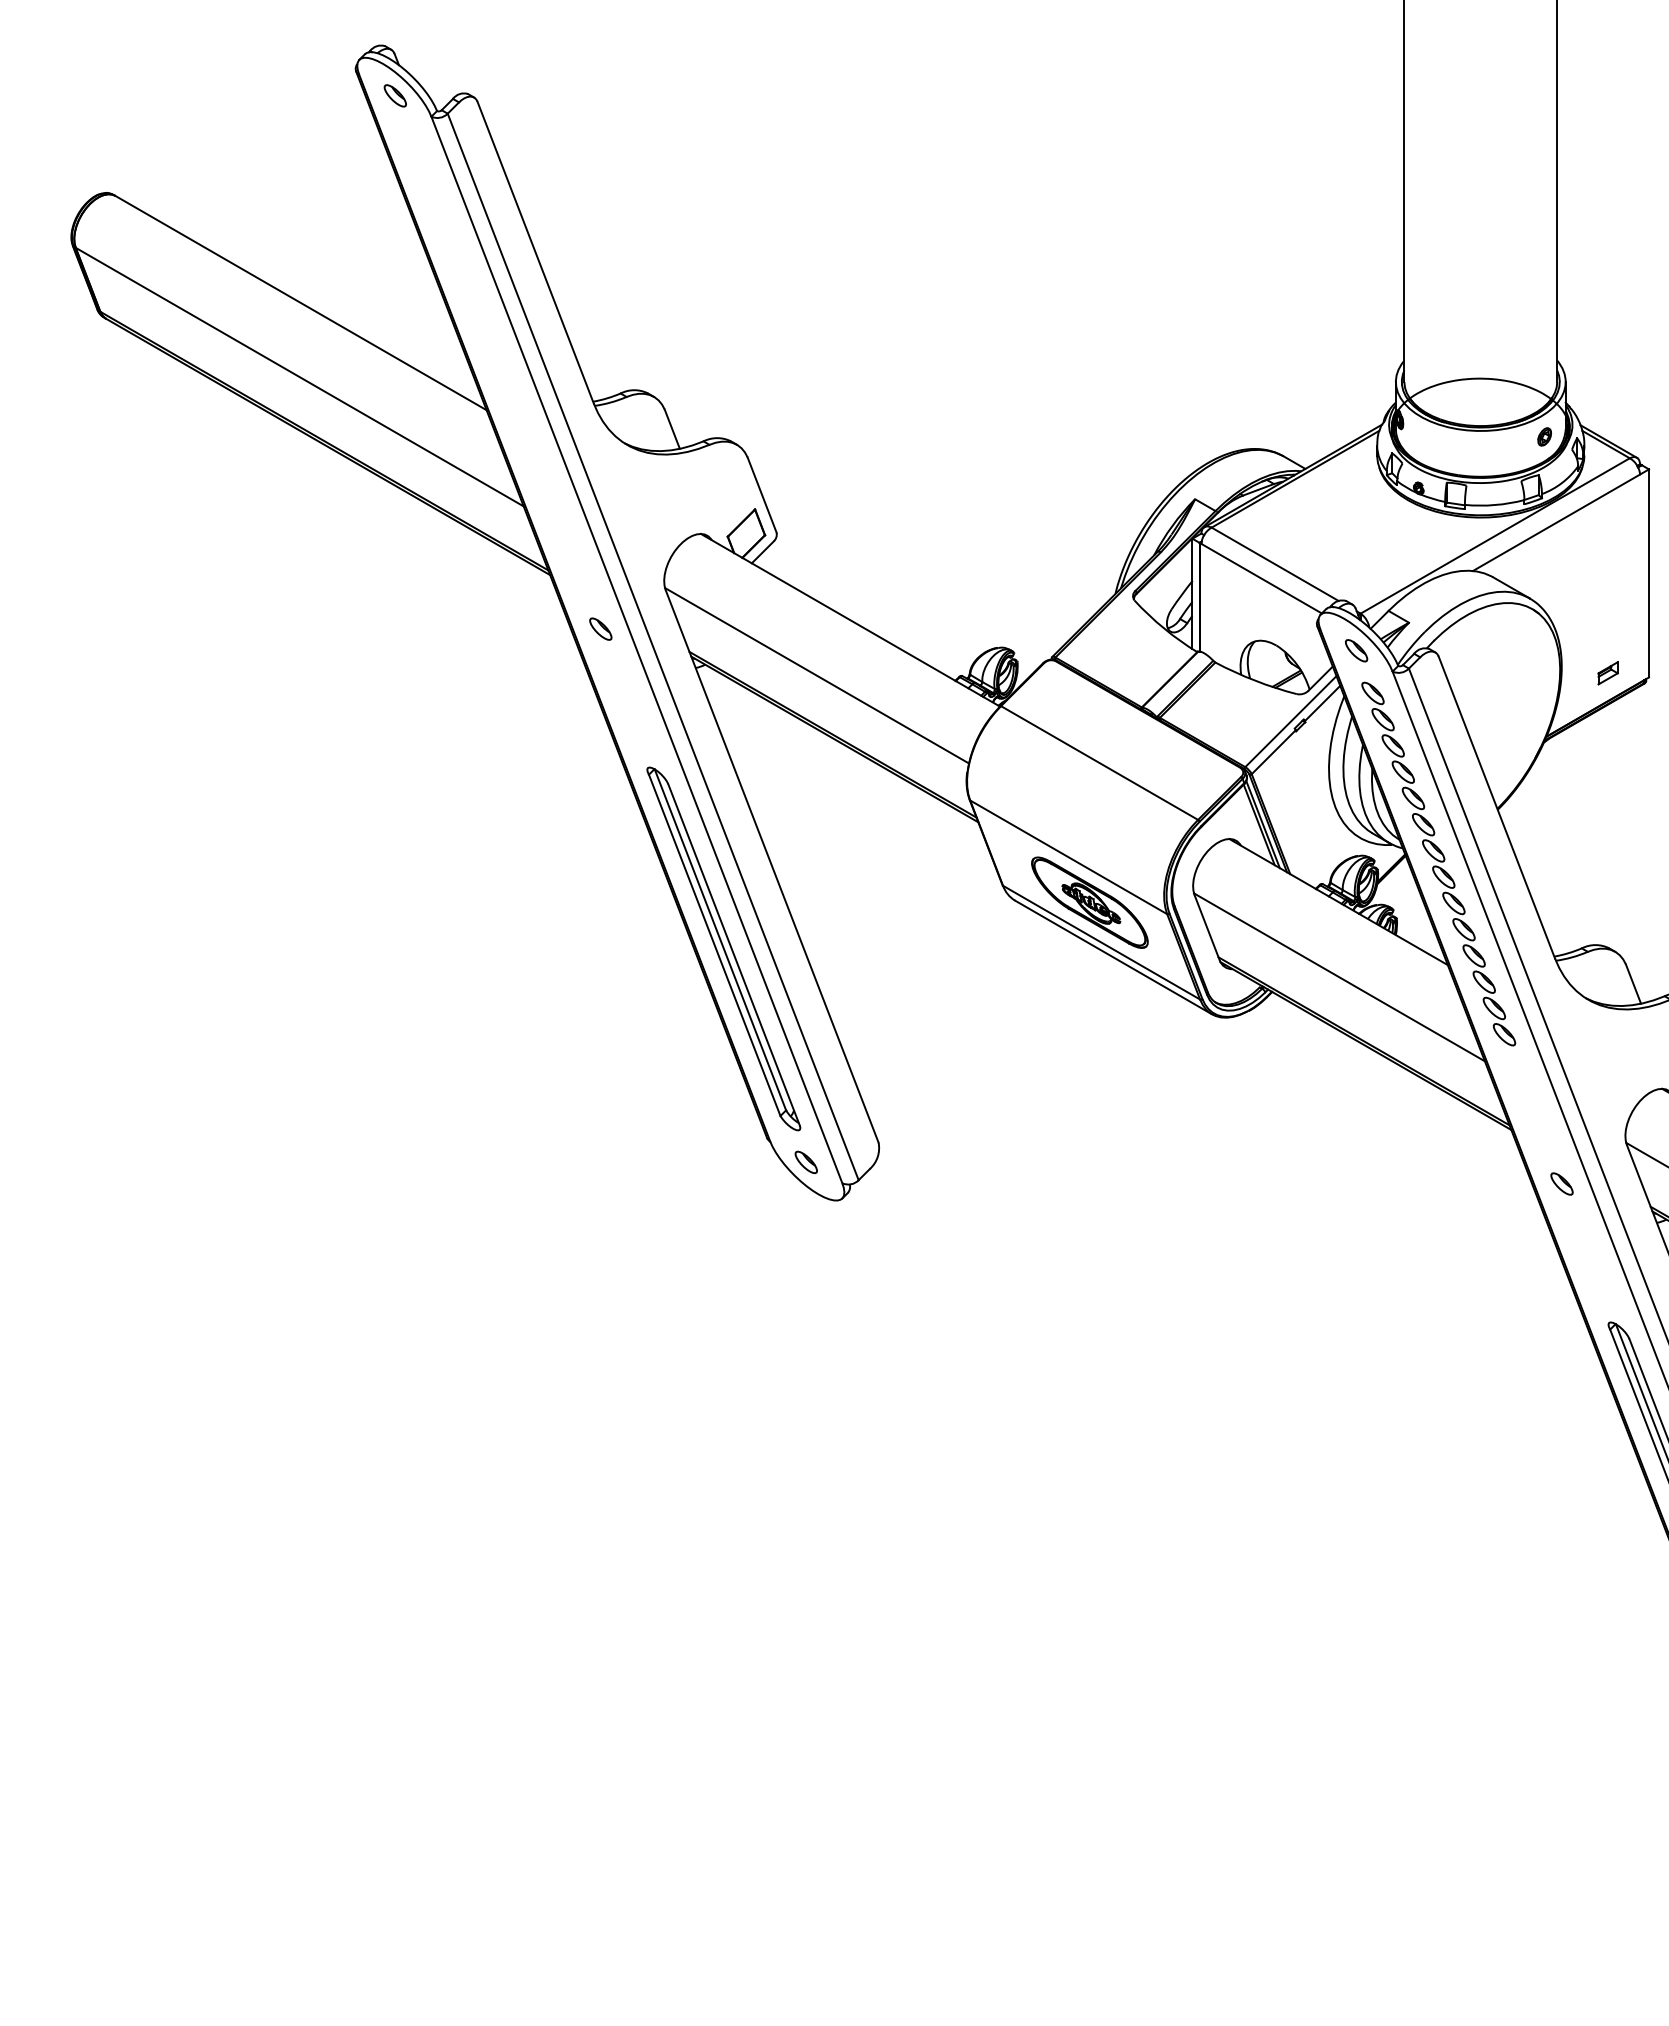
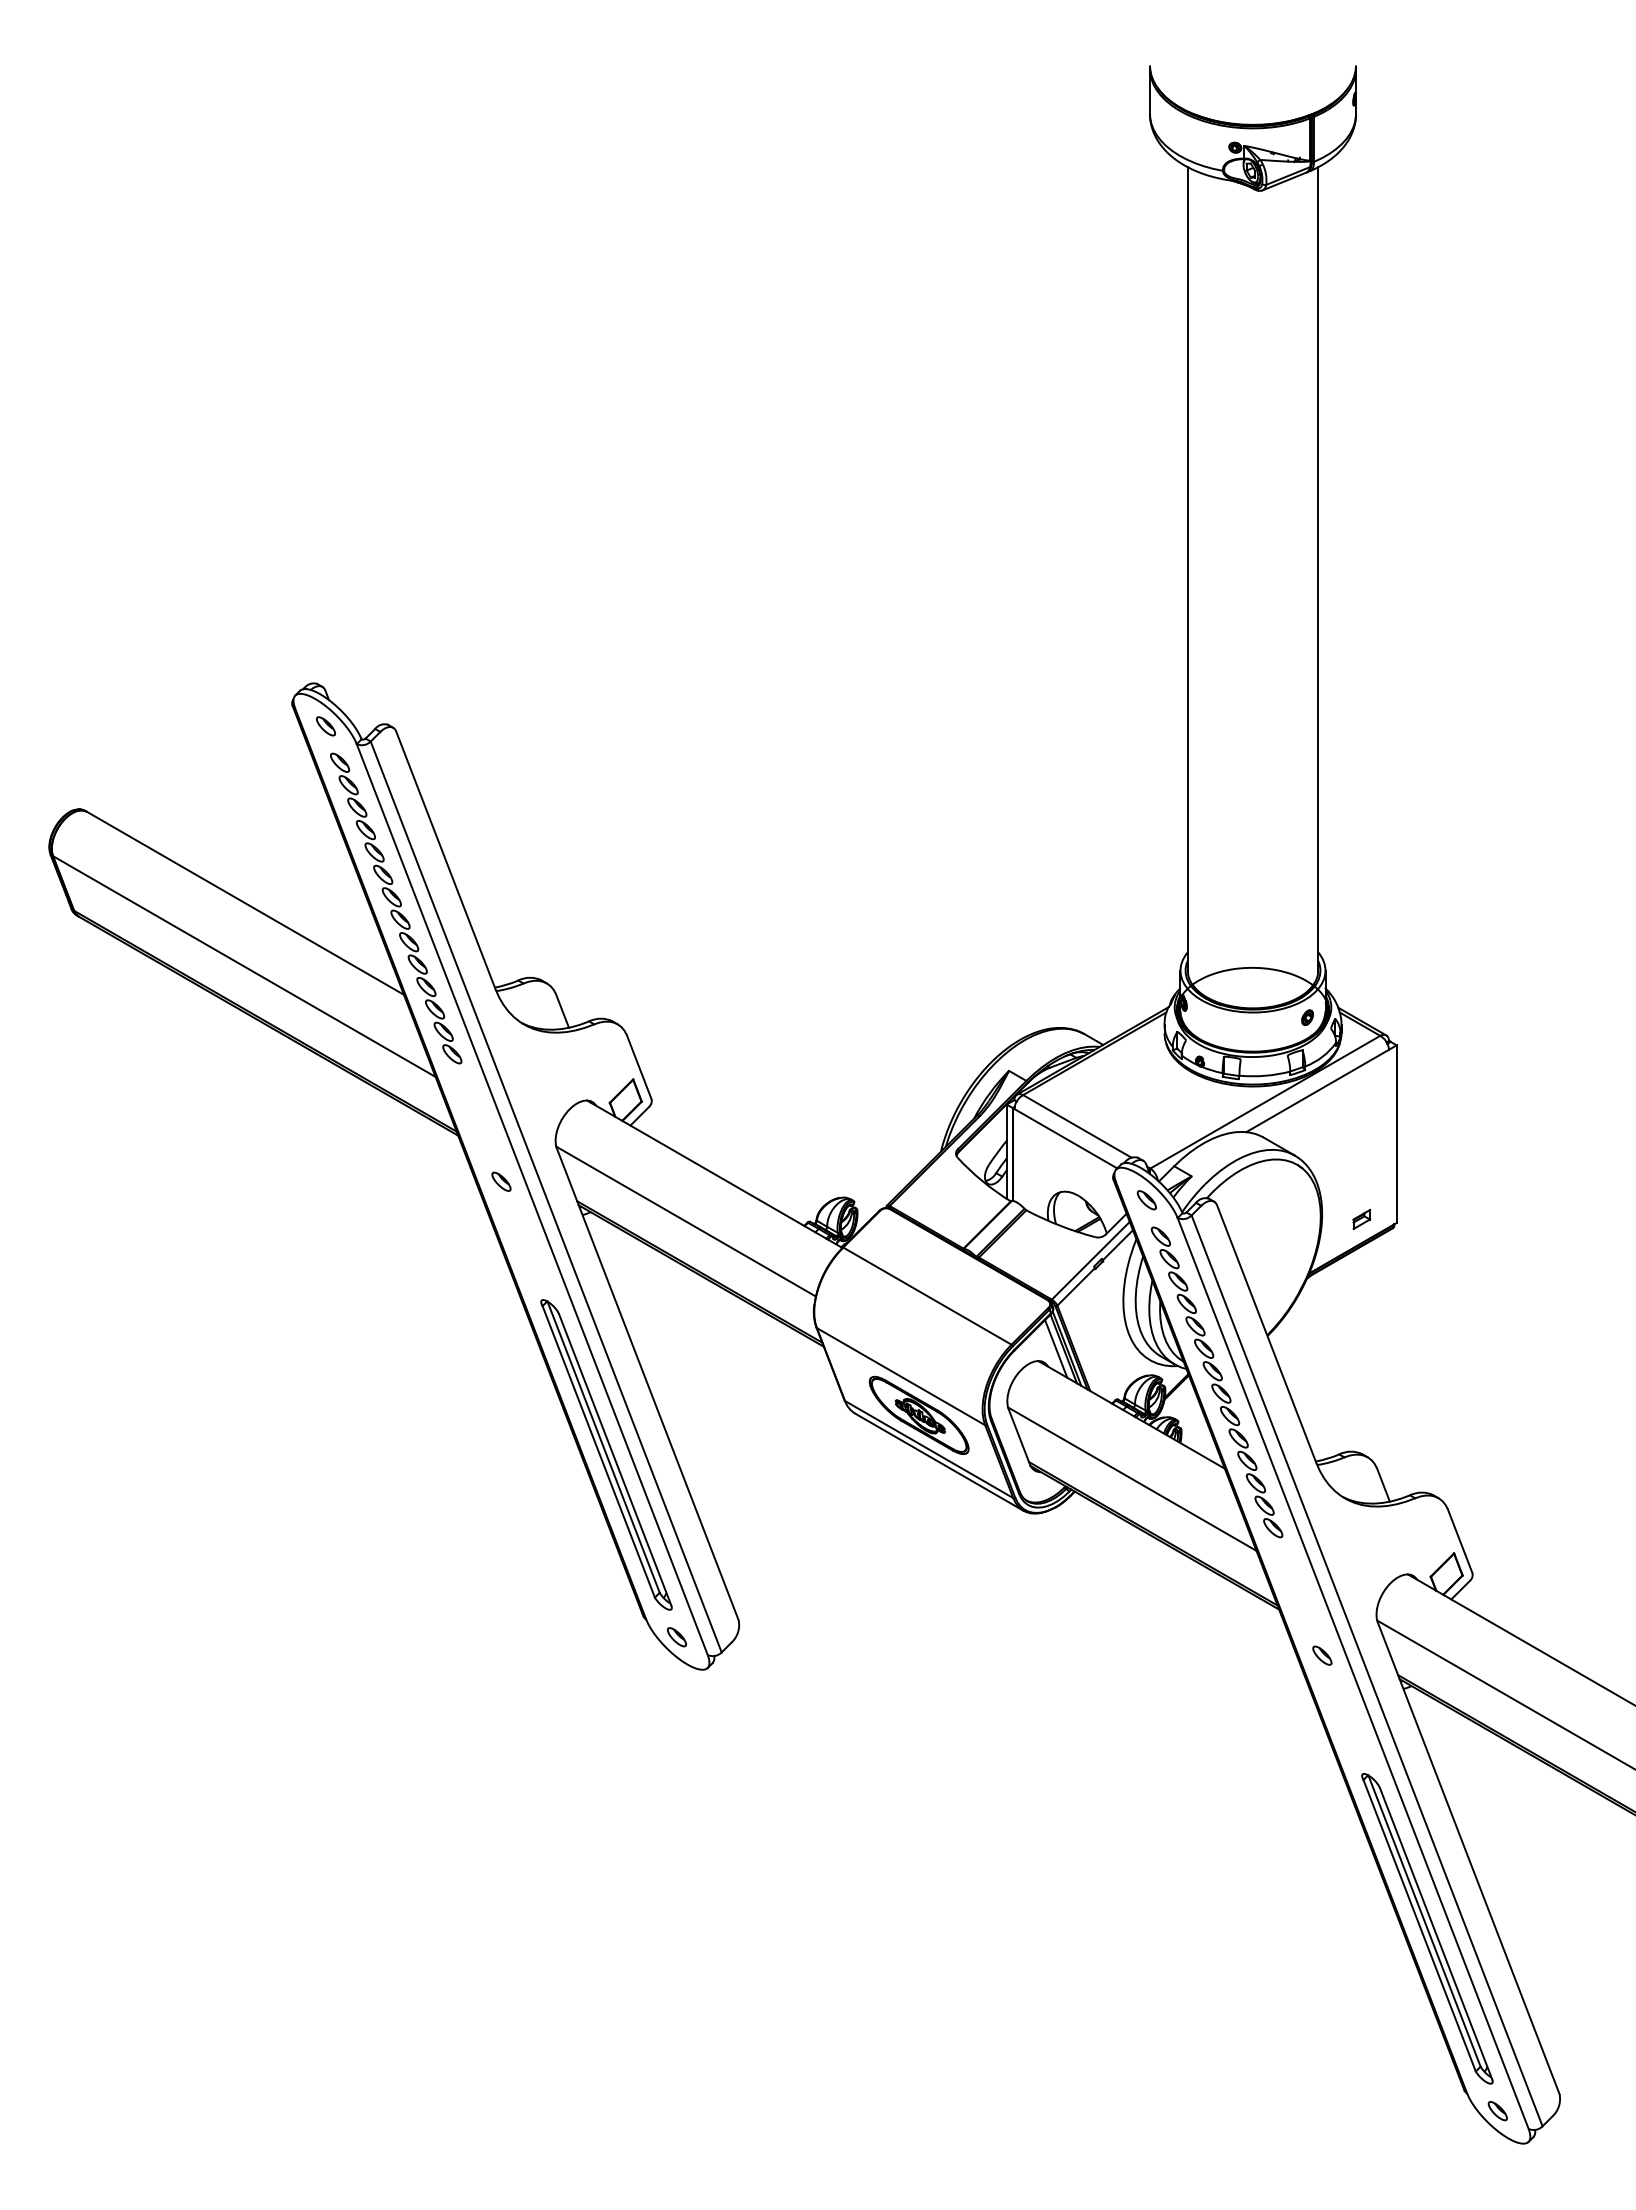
part: (477, 309) -> (396, 908), added
line: (1250, 824) -> (1056, 1348), added

